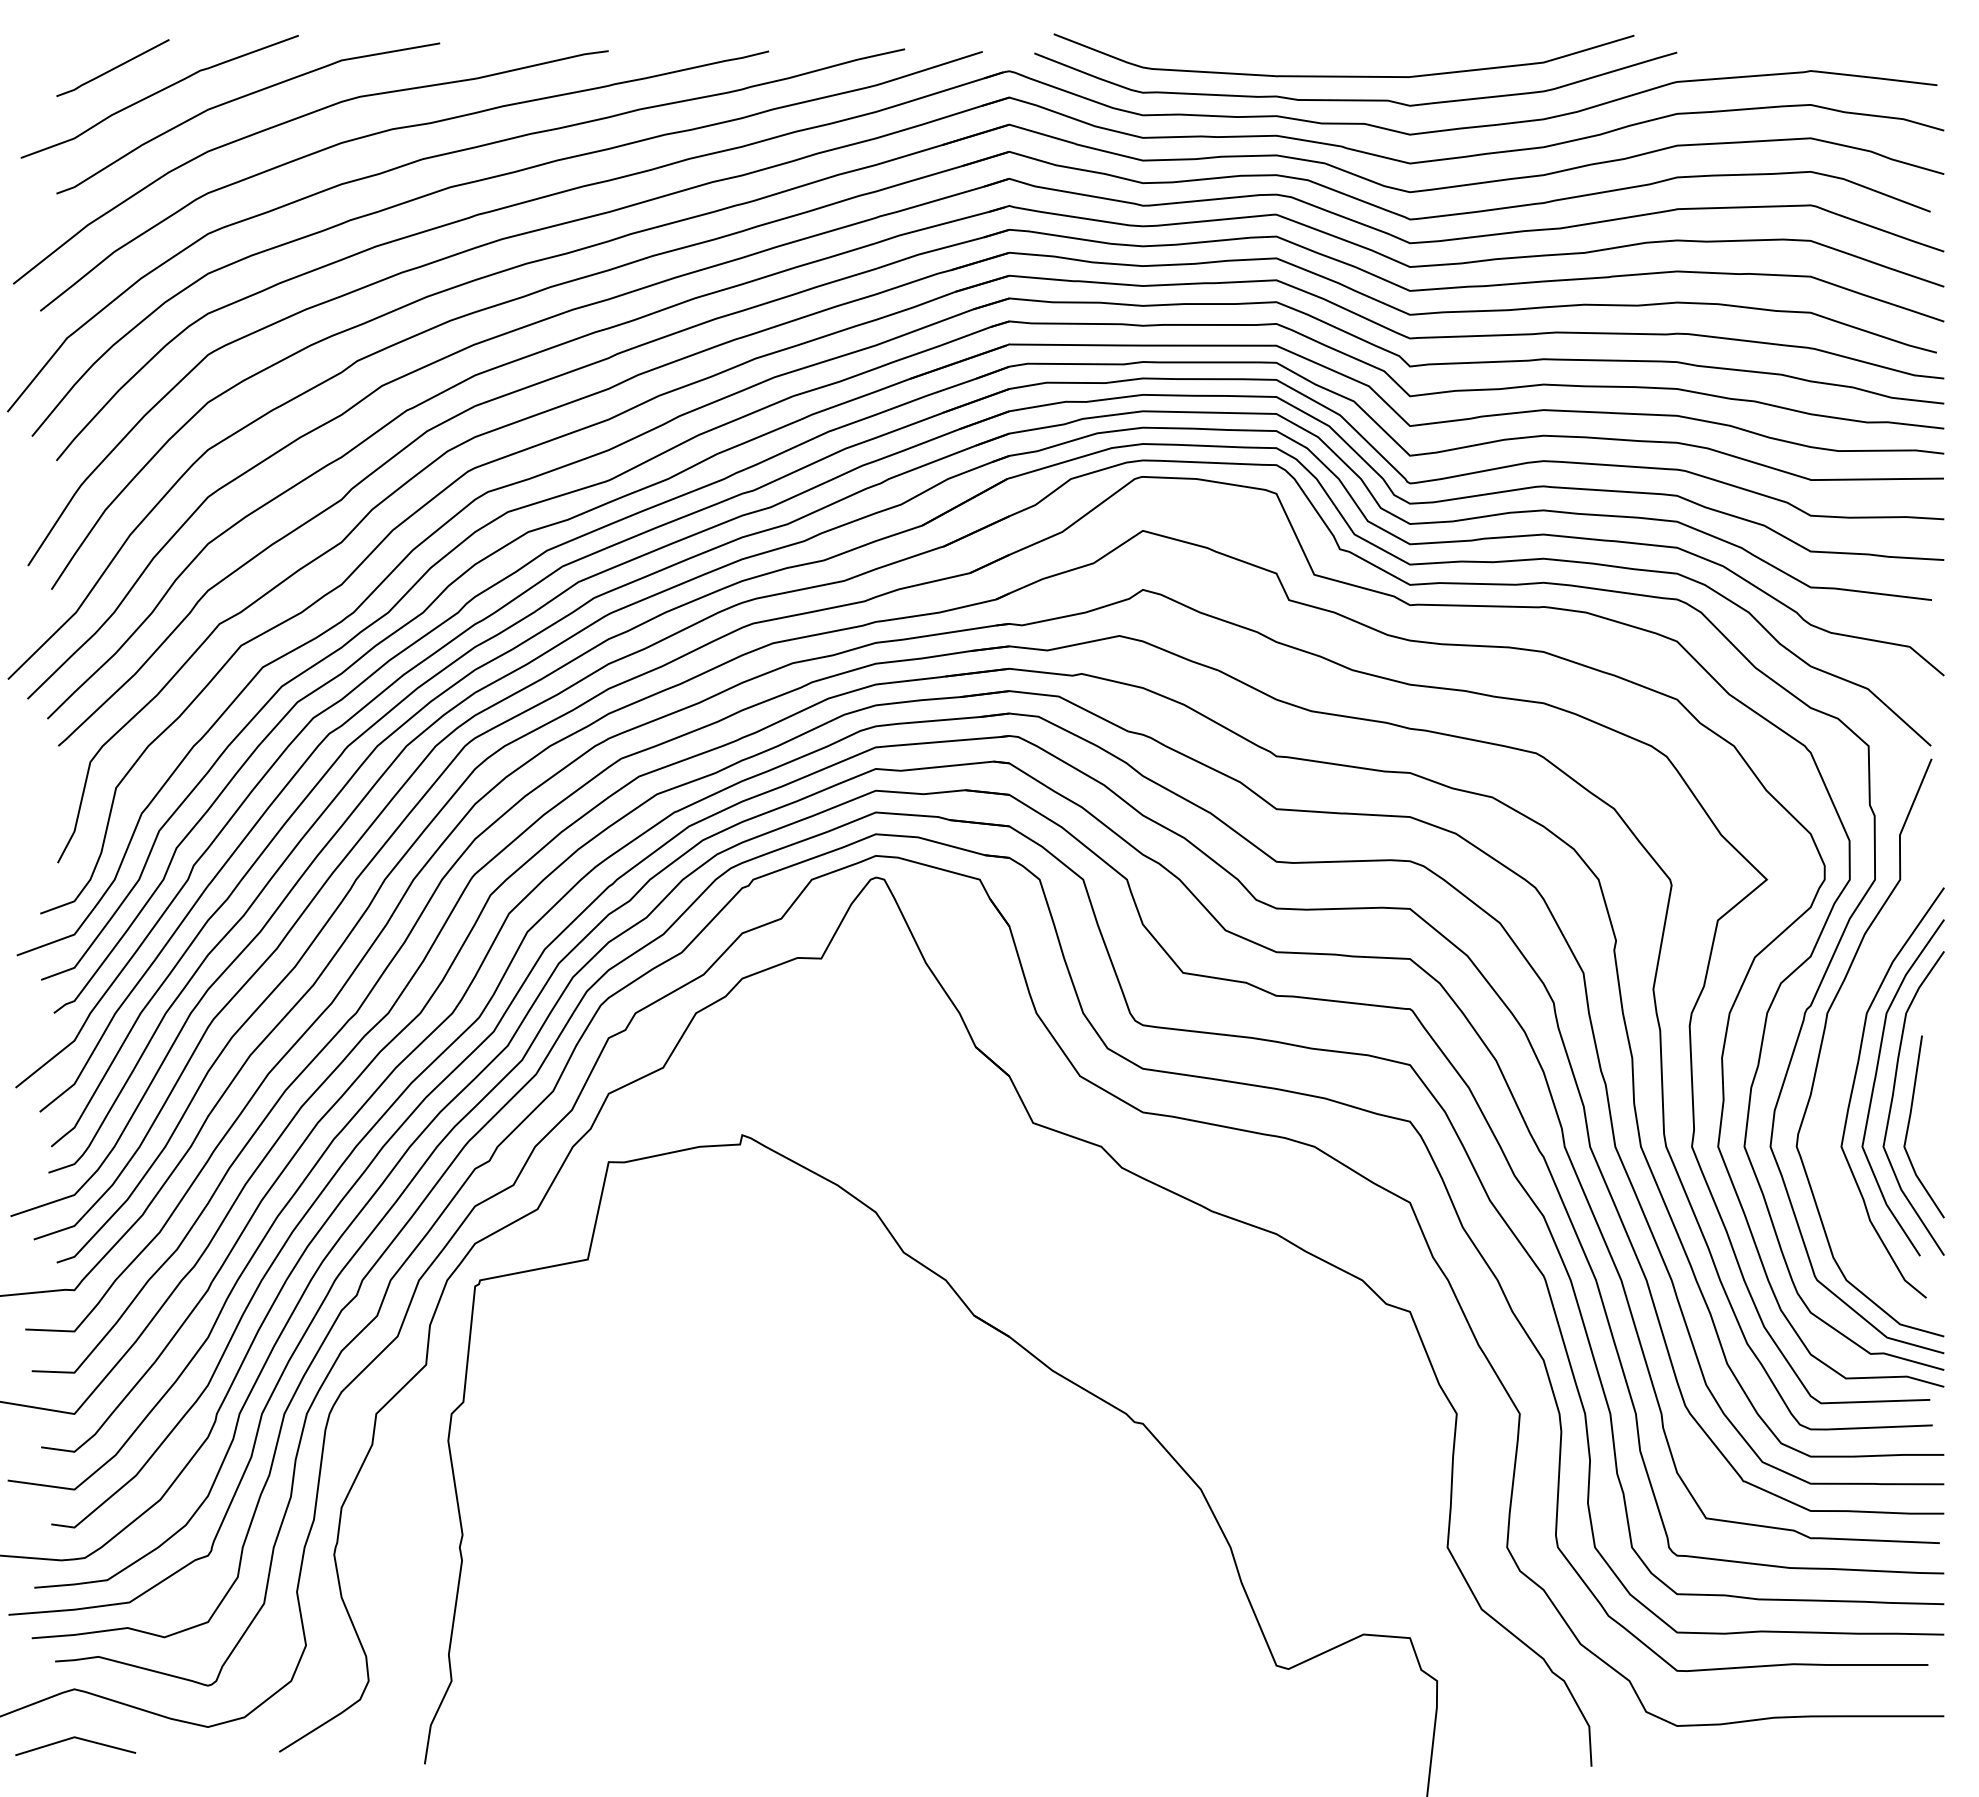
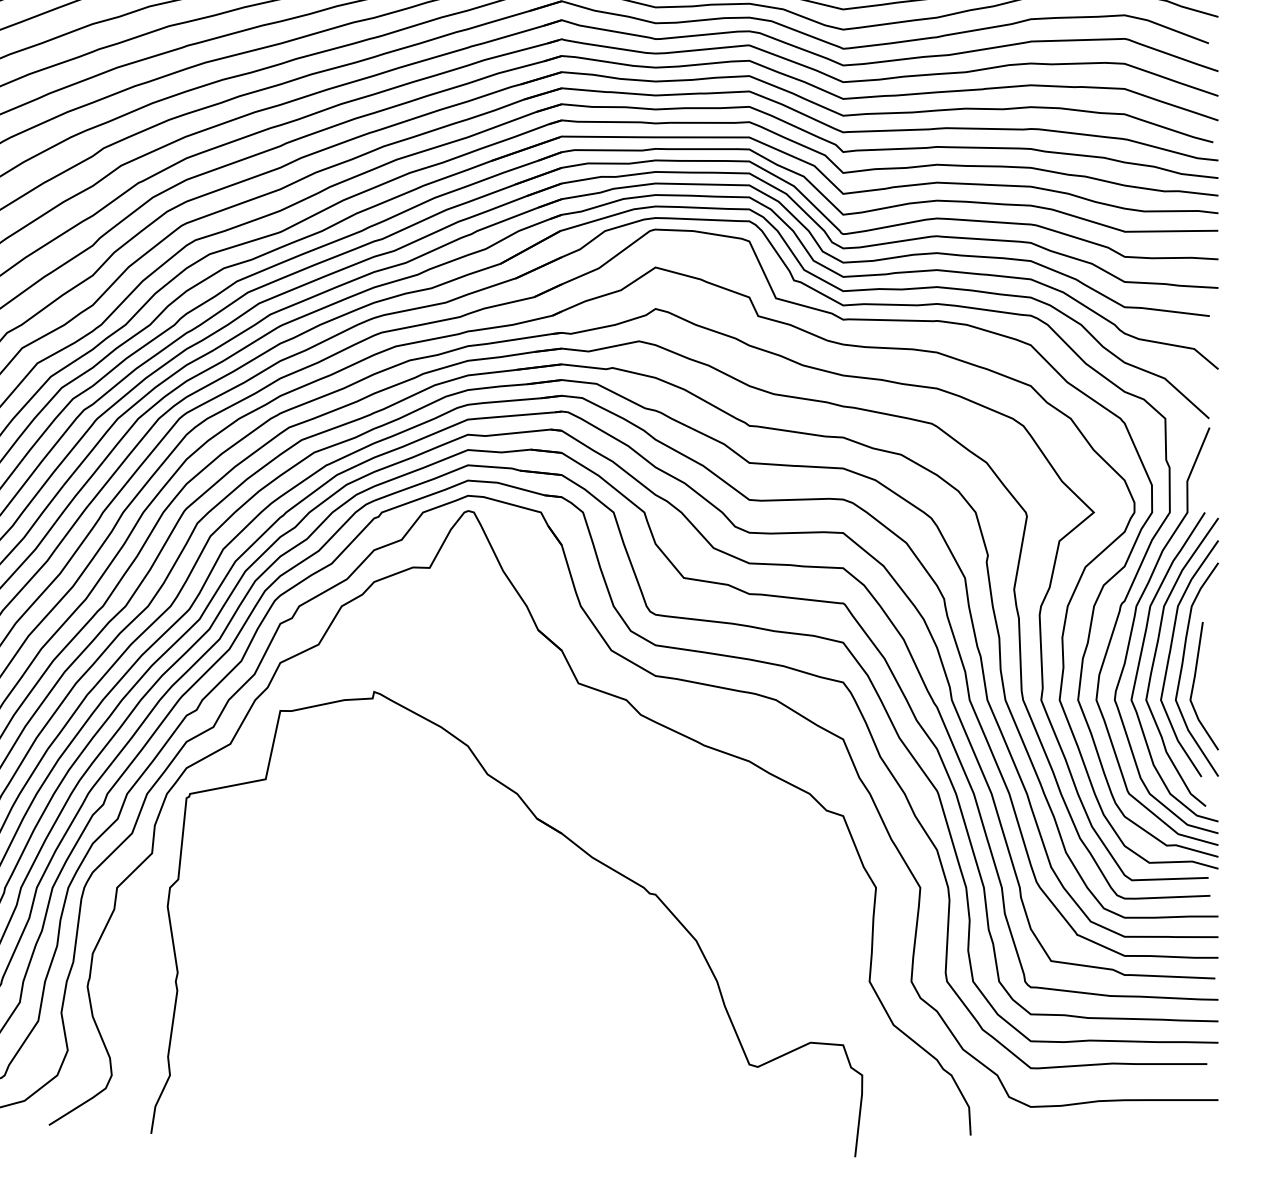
curve: (1833, 1089) -> (1140, 659), added

